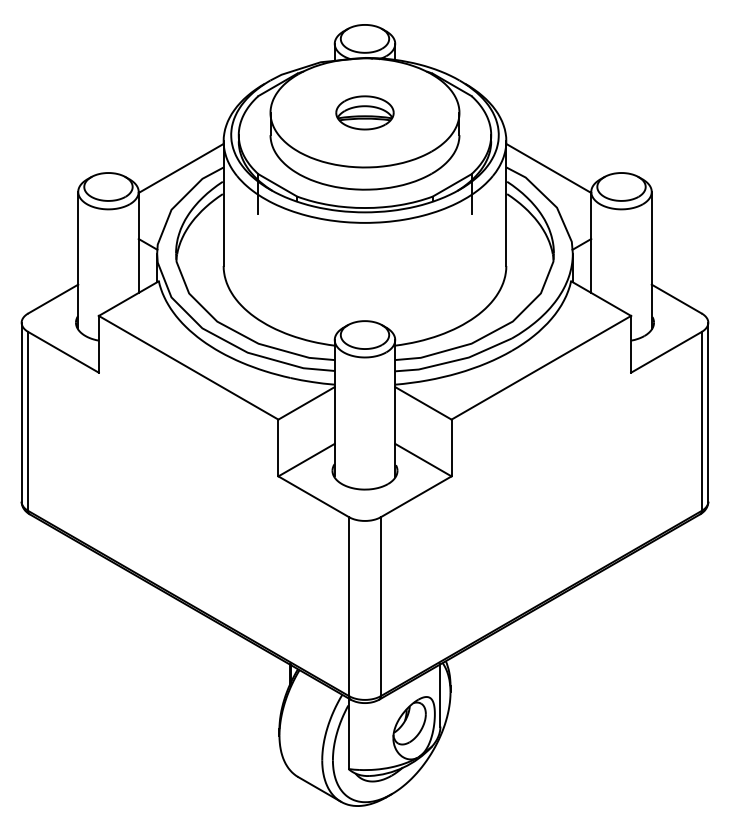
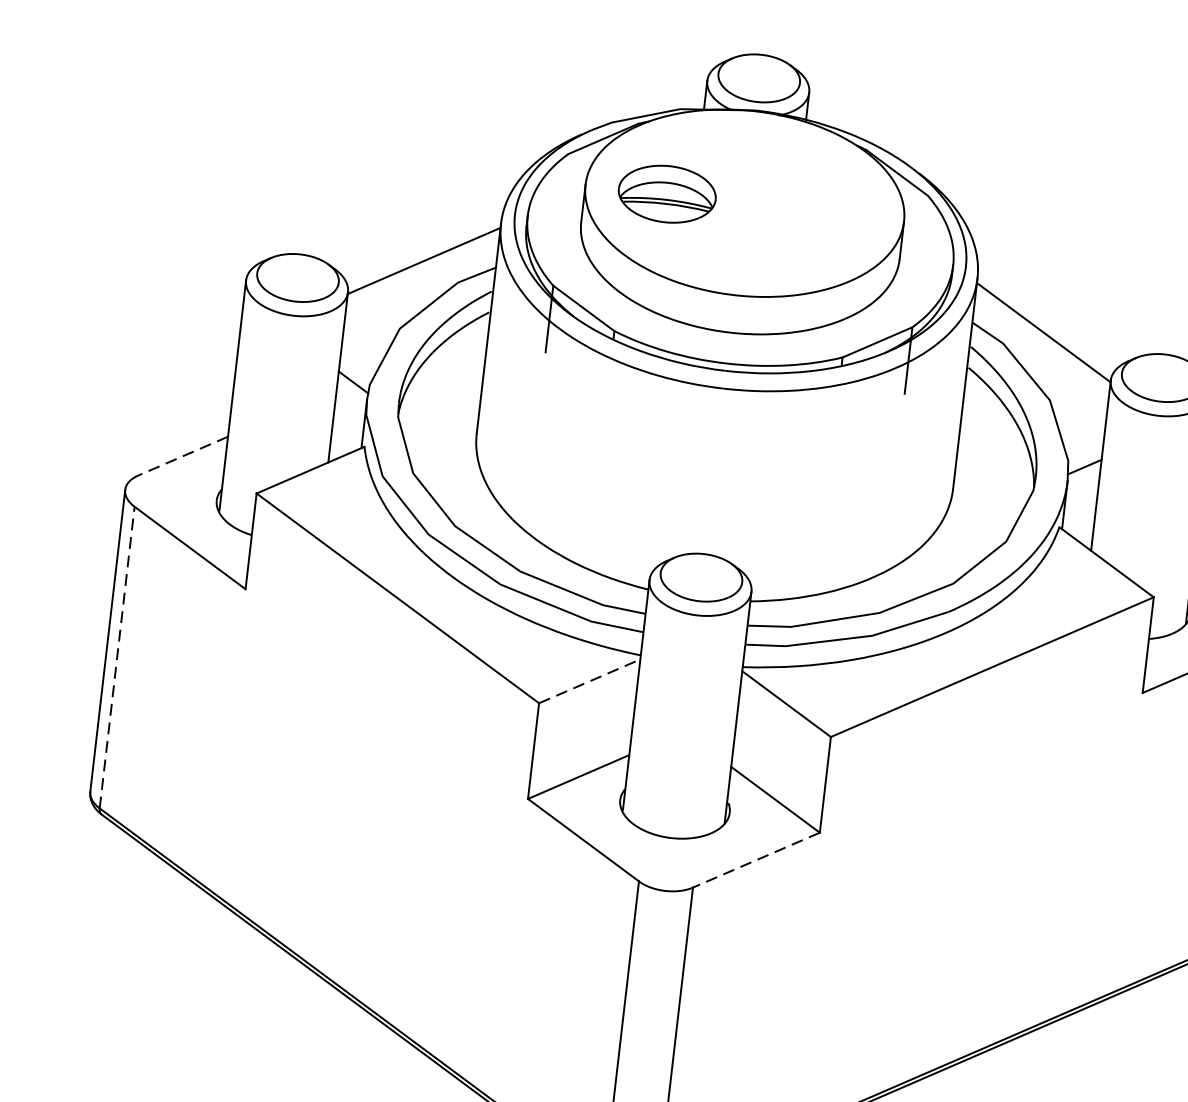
part: (364, 112) -> (666, 193), moved
line: (53, 299) -> (183, 456), solid -> dashed
line: (306, 403) -> (589, 681), solid -> dashed
line: (28, 420) -> (117, 655), solid -> dashed
line: (416, 496) -> (756, 859), solid -> dashed

